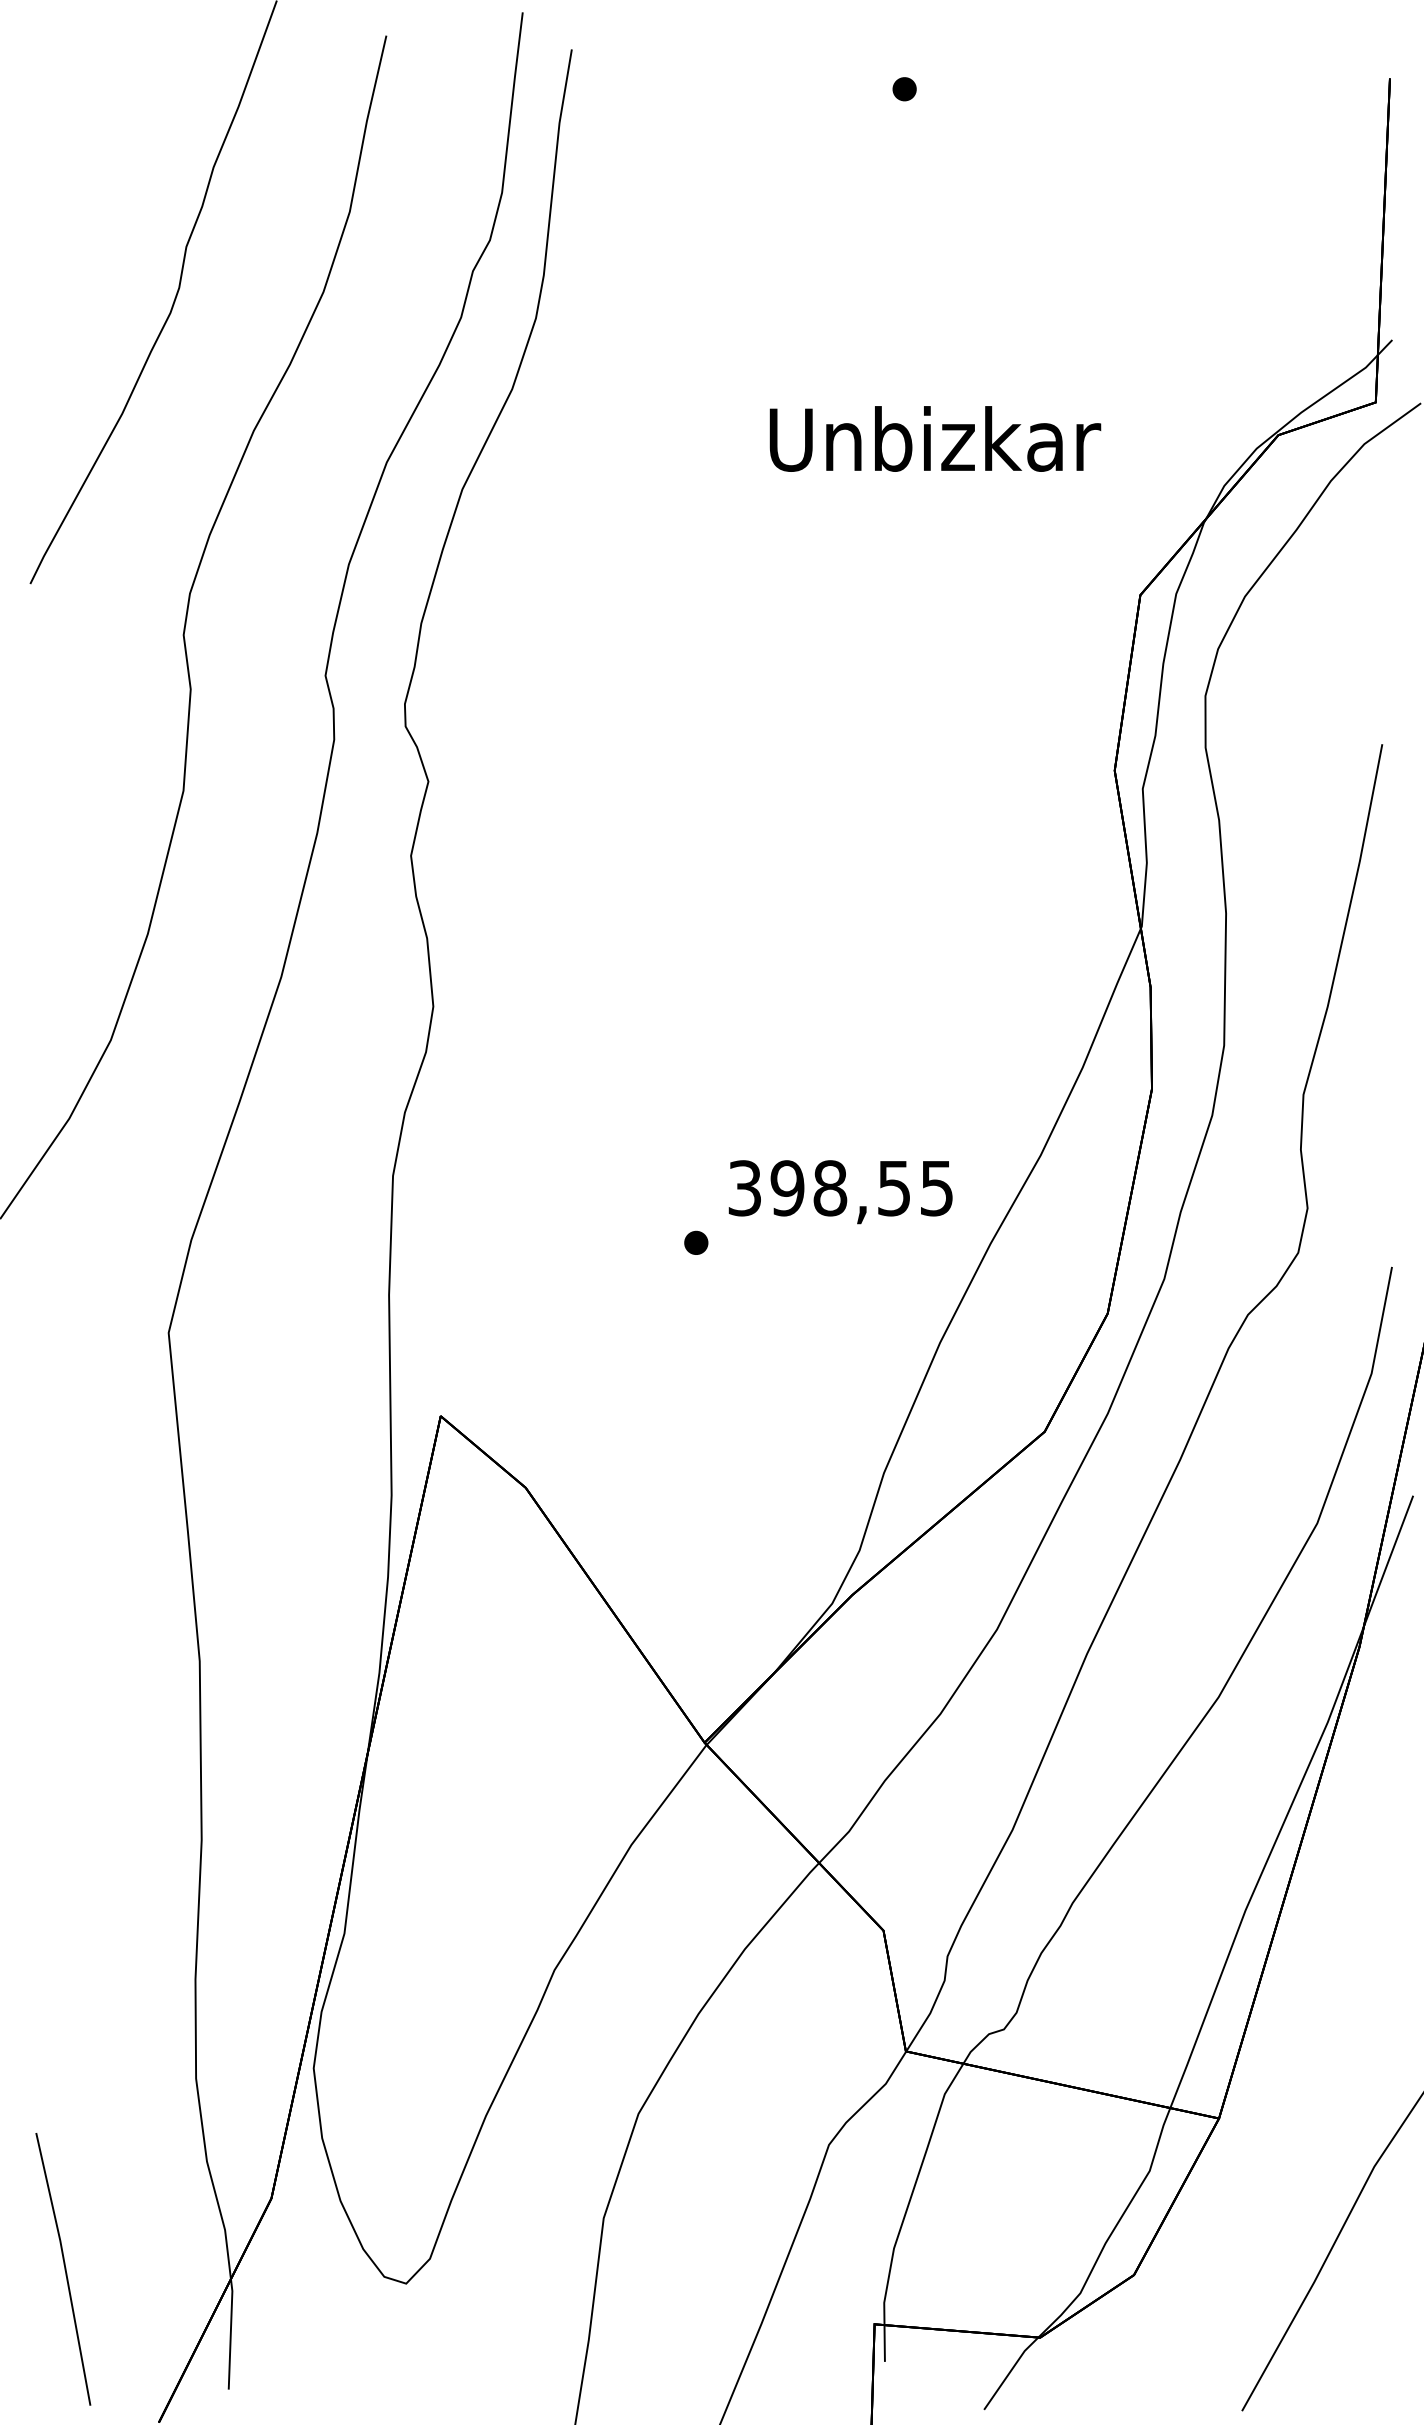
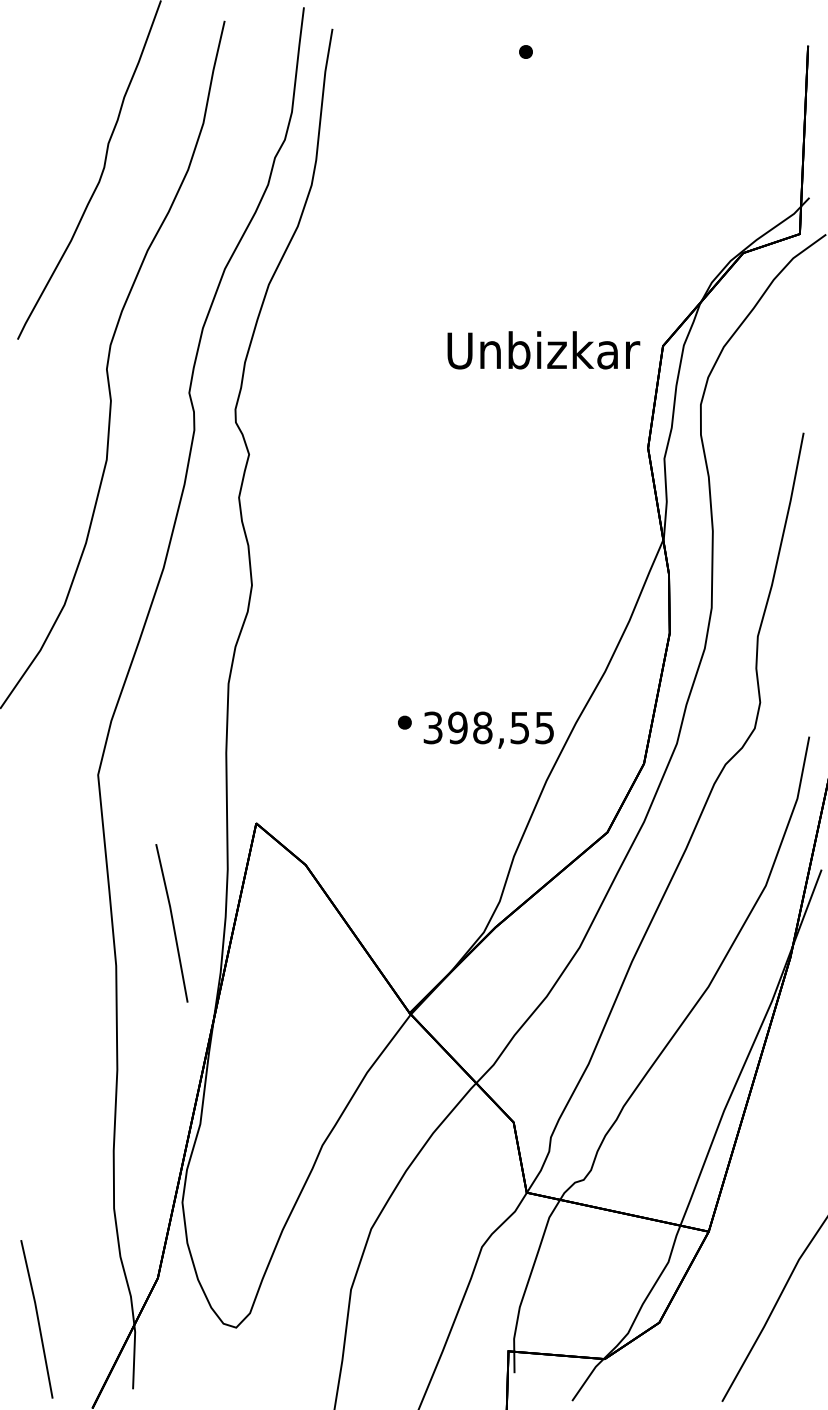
text: (934, 439) -> (543, 350), moved
text: (840, 1190) -> (488, 729), moved
line: (296, 1588) -> (172, 923), added

